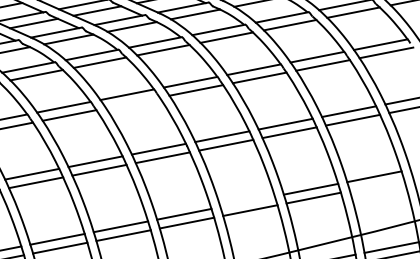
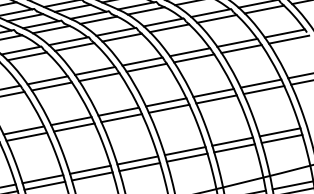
line: (133, 103) -> (99, 77), added
line: (376, 184) -> (281, 138), added
line: (246, 202) -> (184, 151), added

